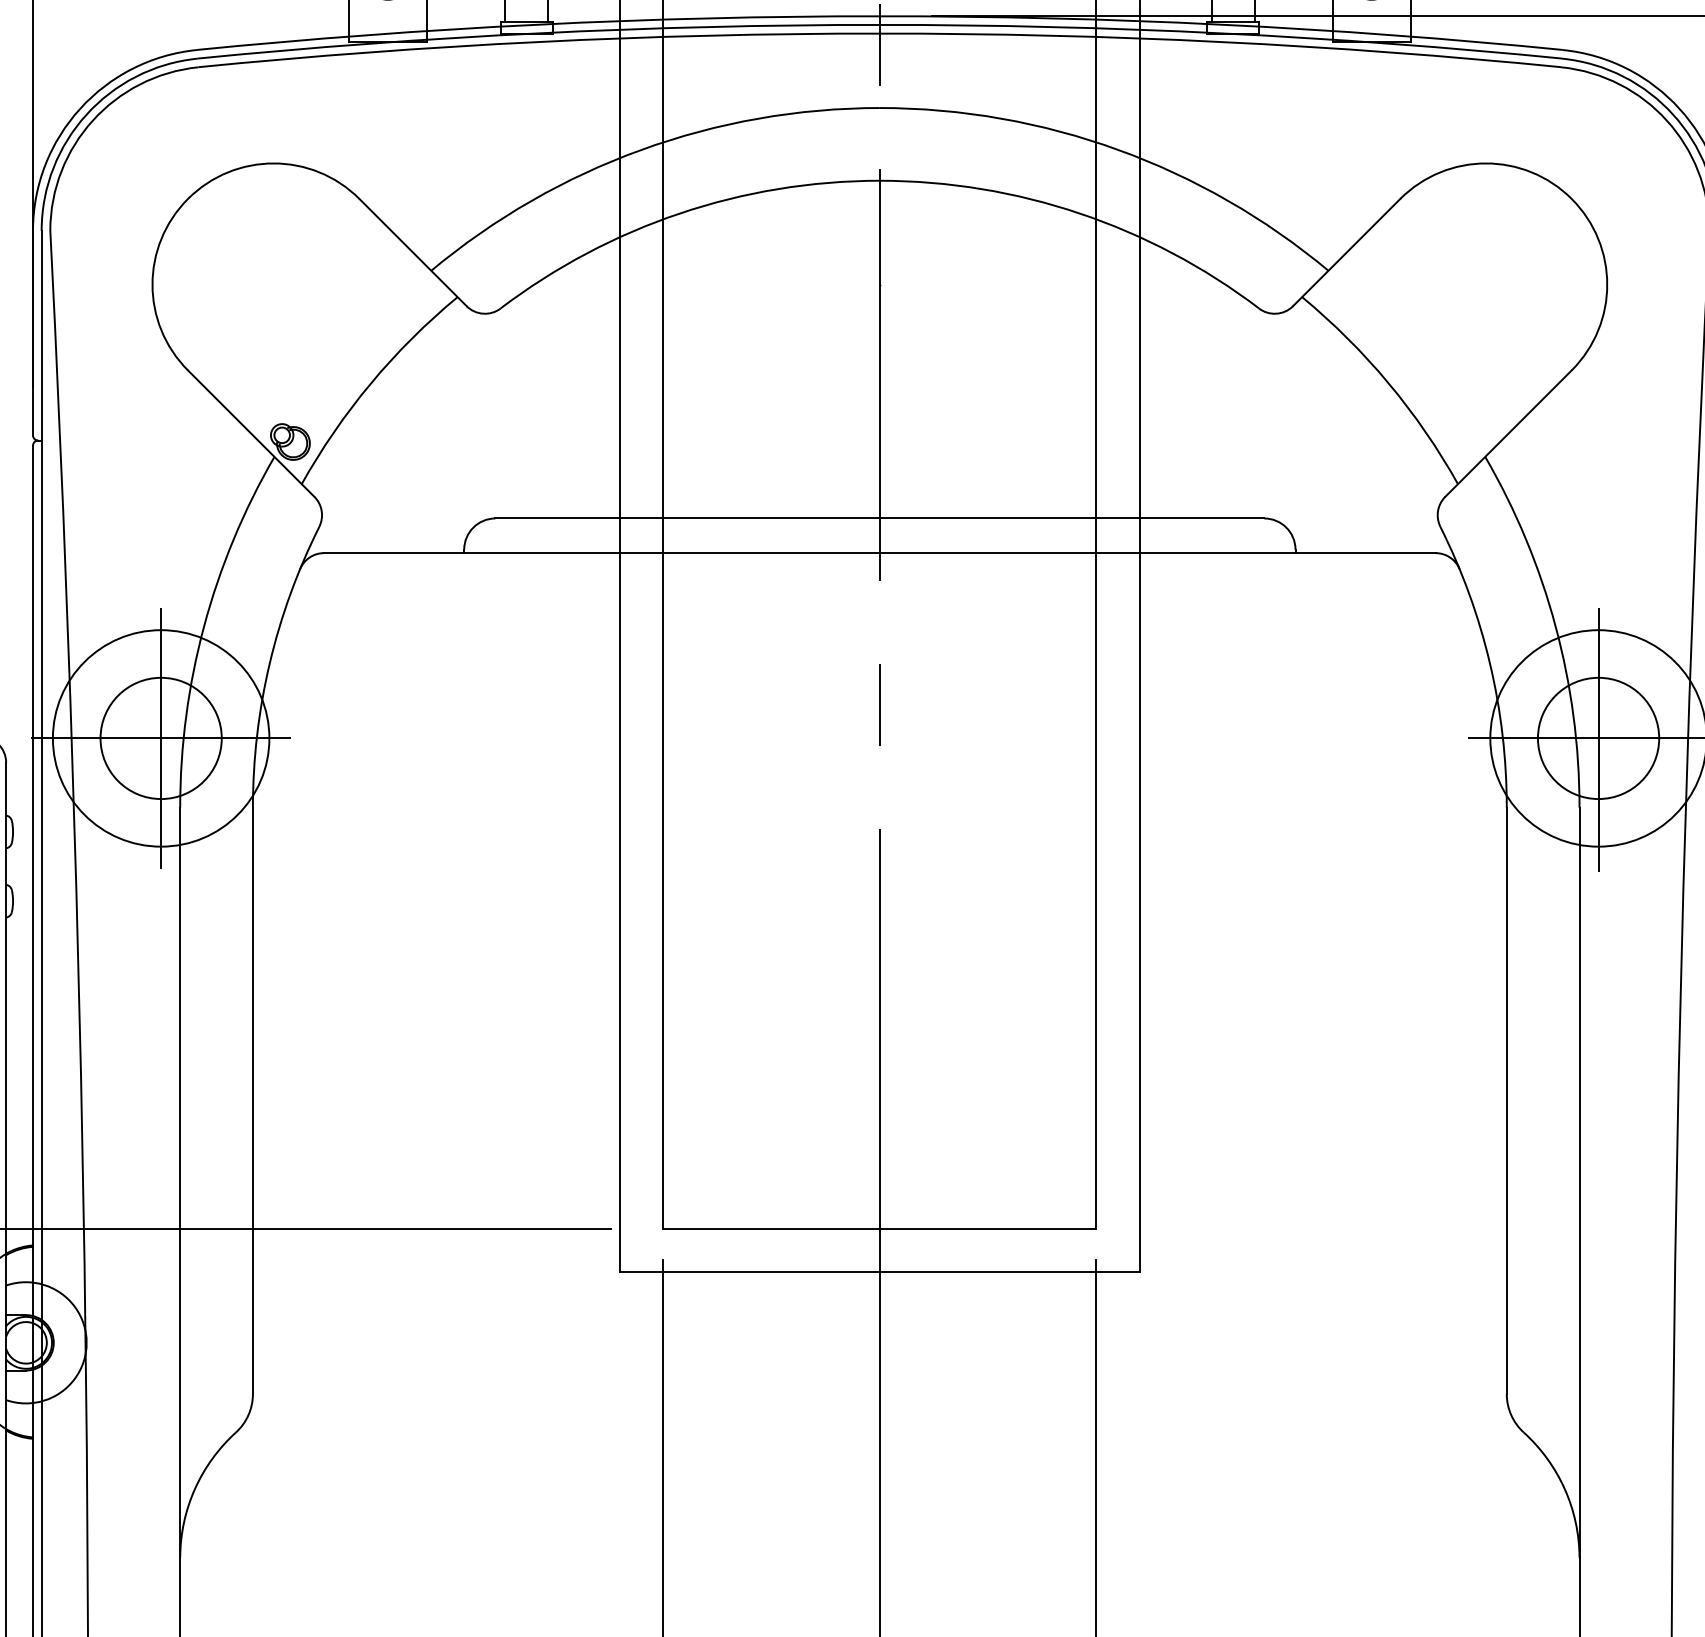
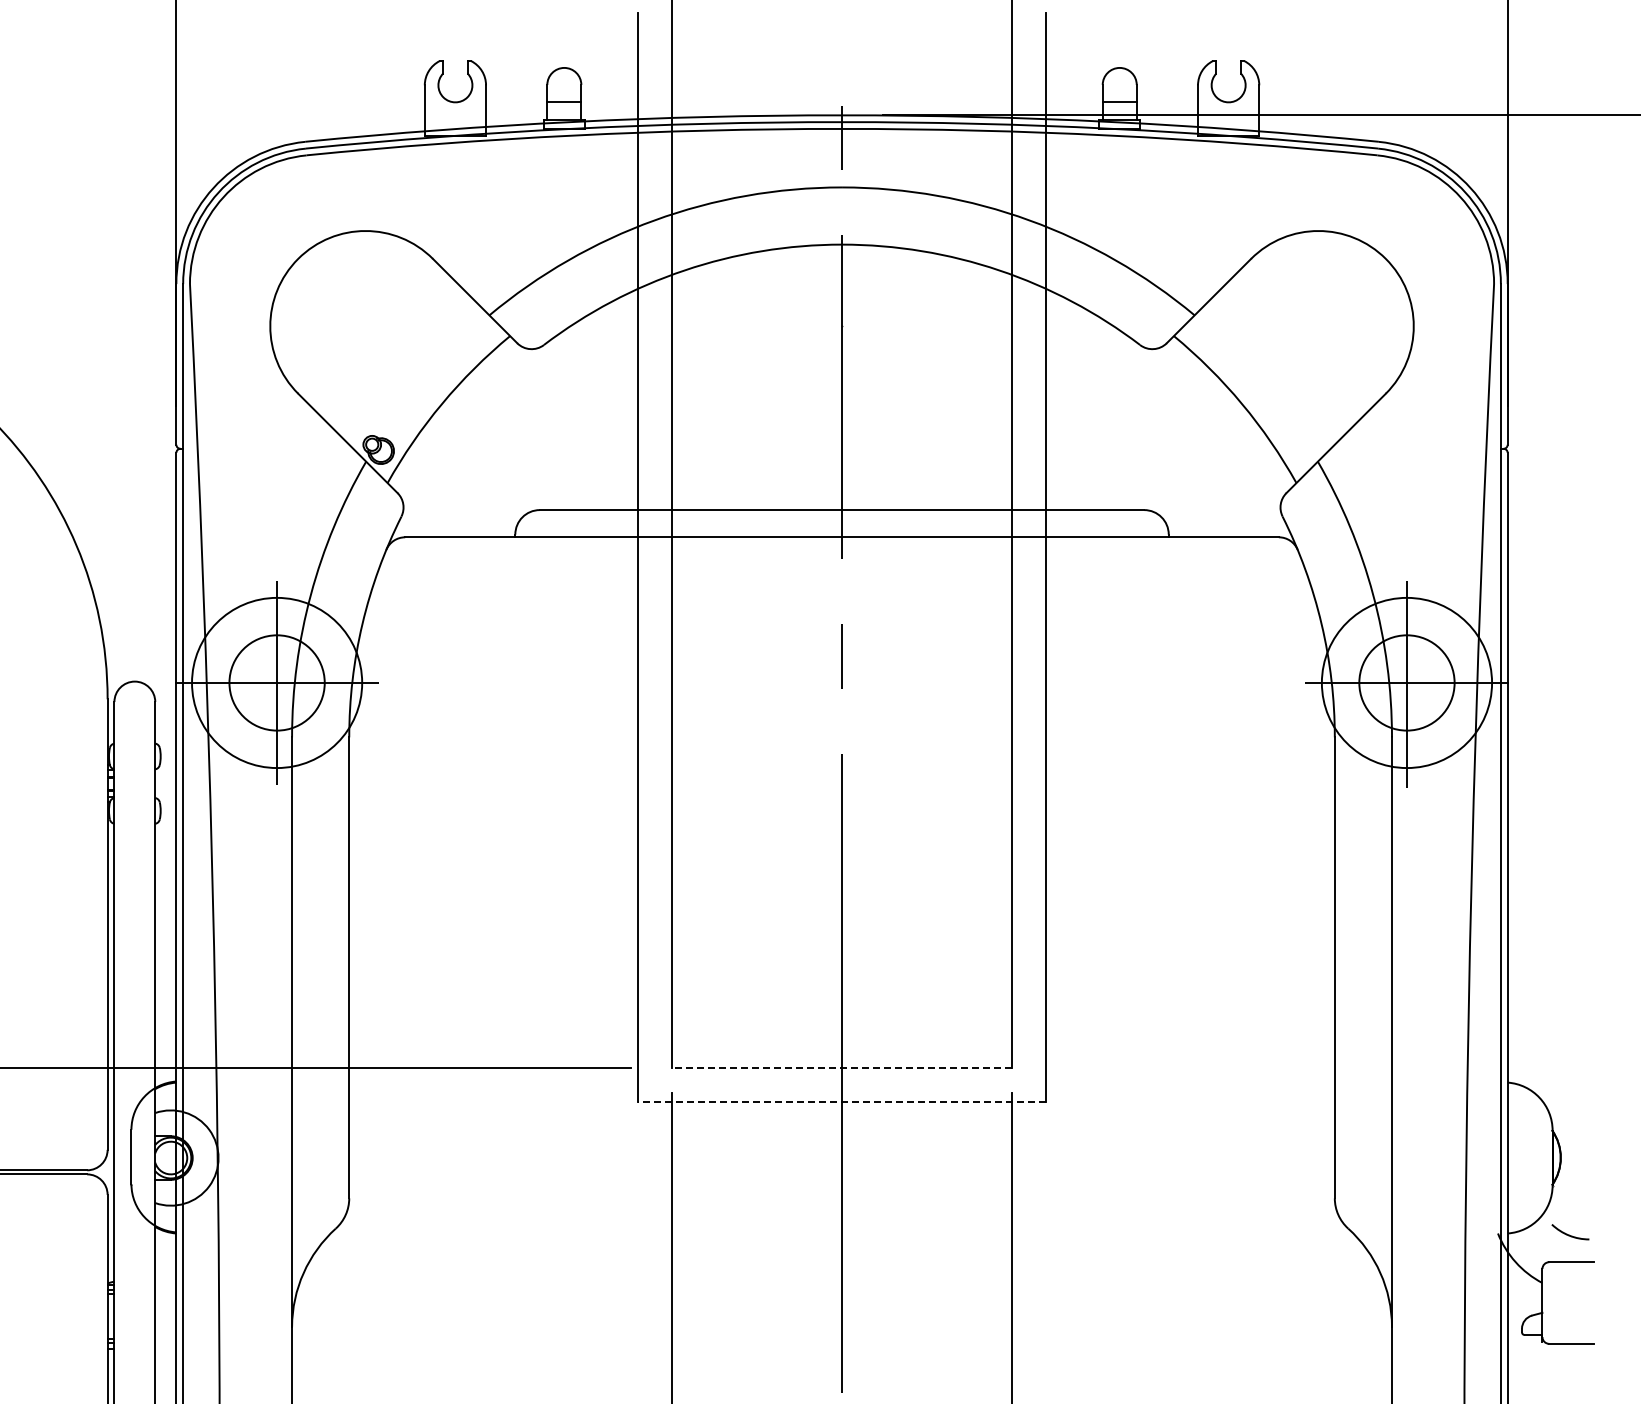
line: (879, 1228) -> (841, 1068), solid -> dashed
line: (879, 1272) -> (841, 1102), solid -> dashed

